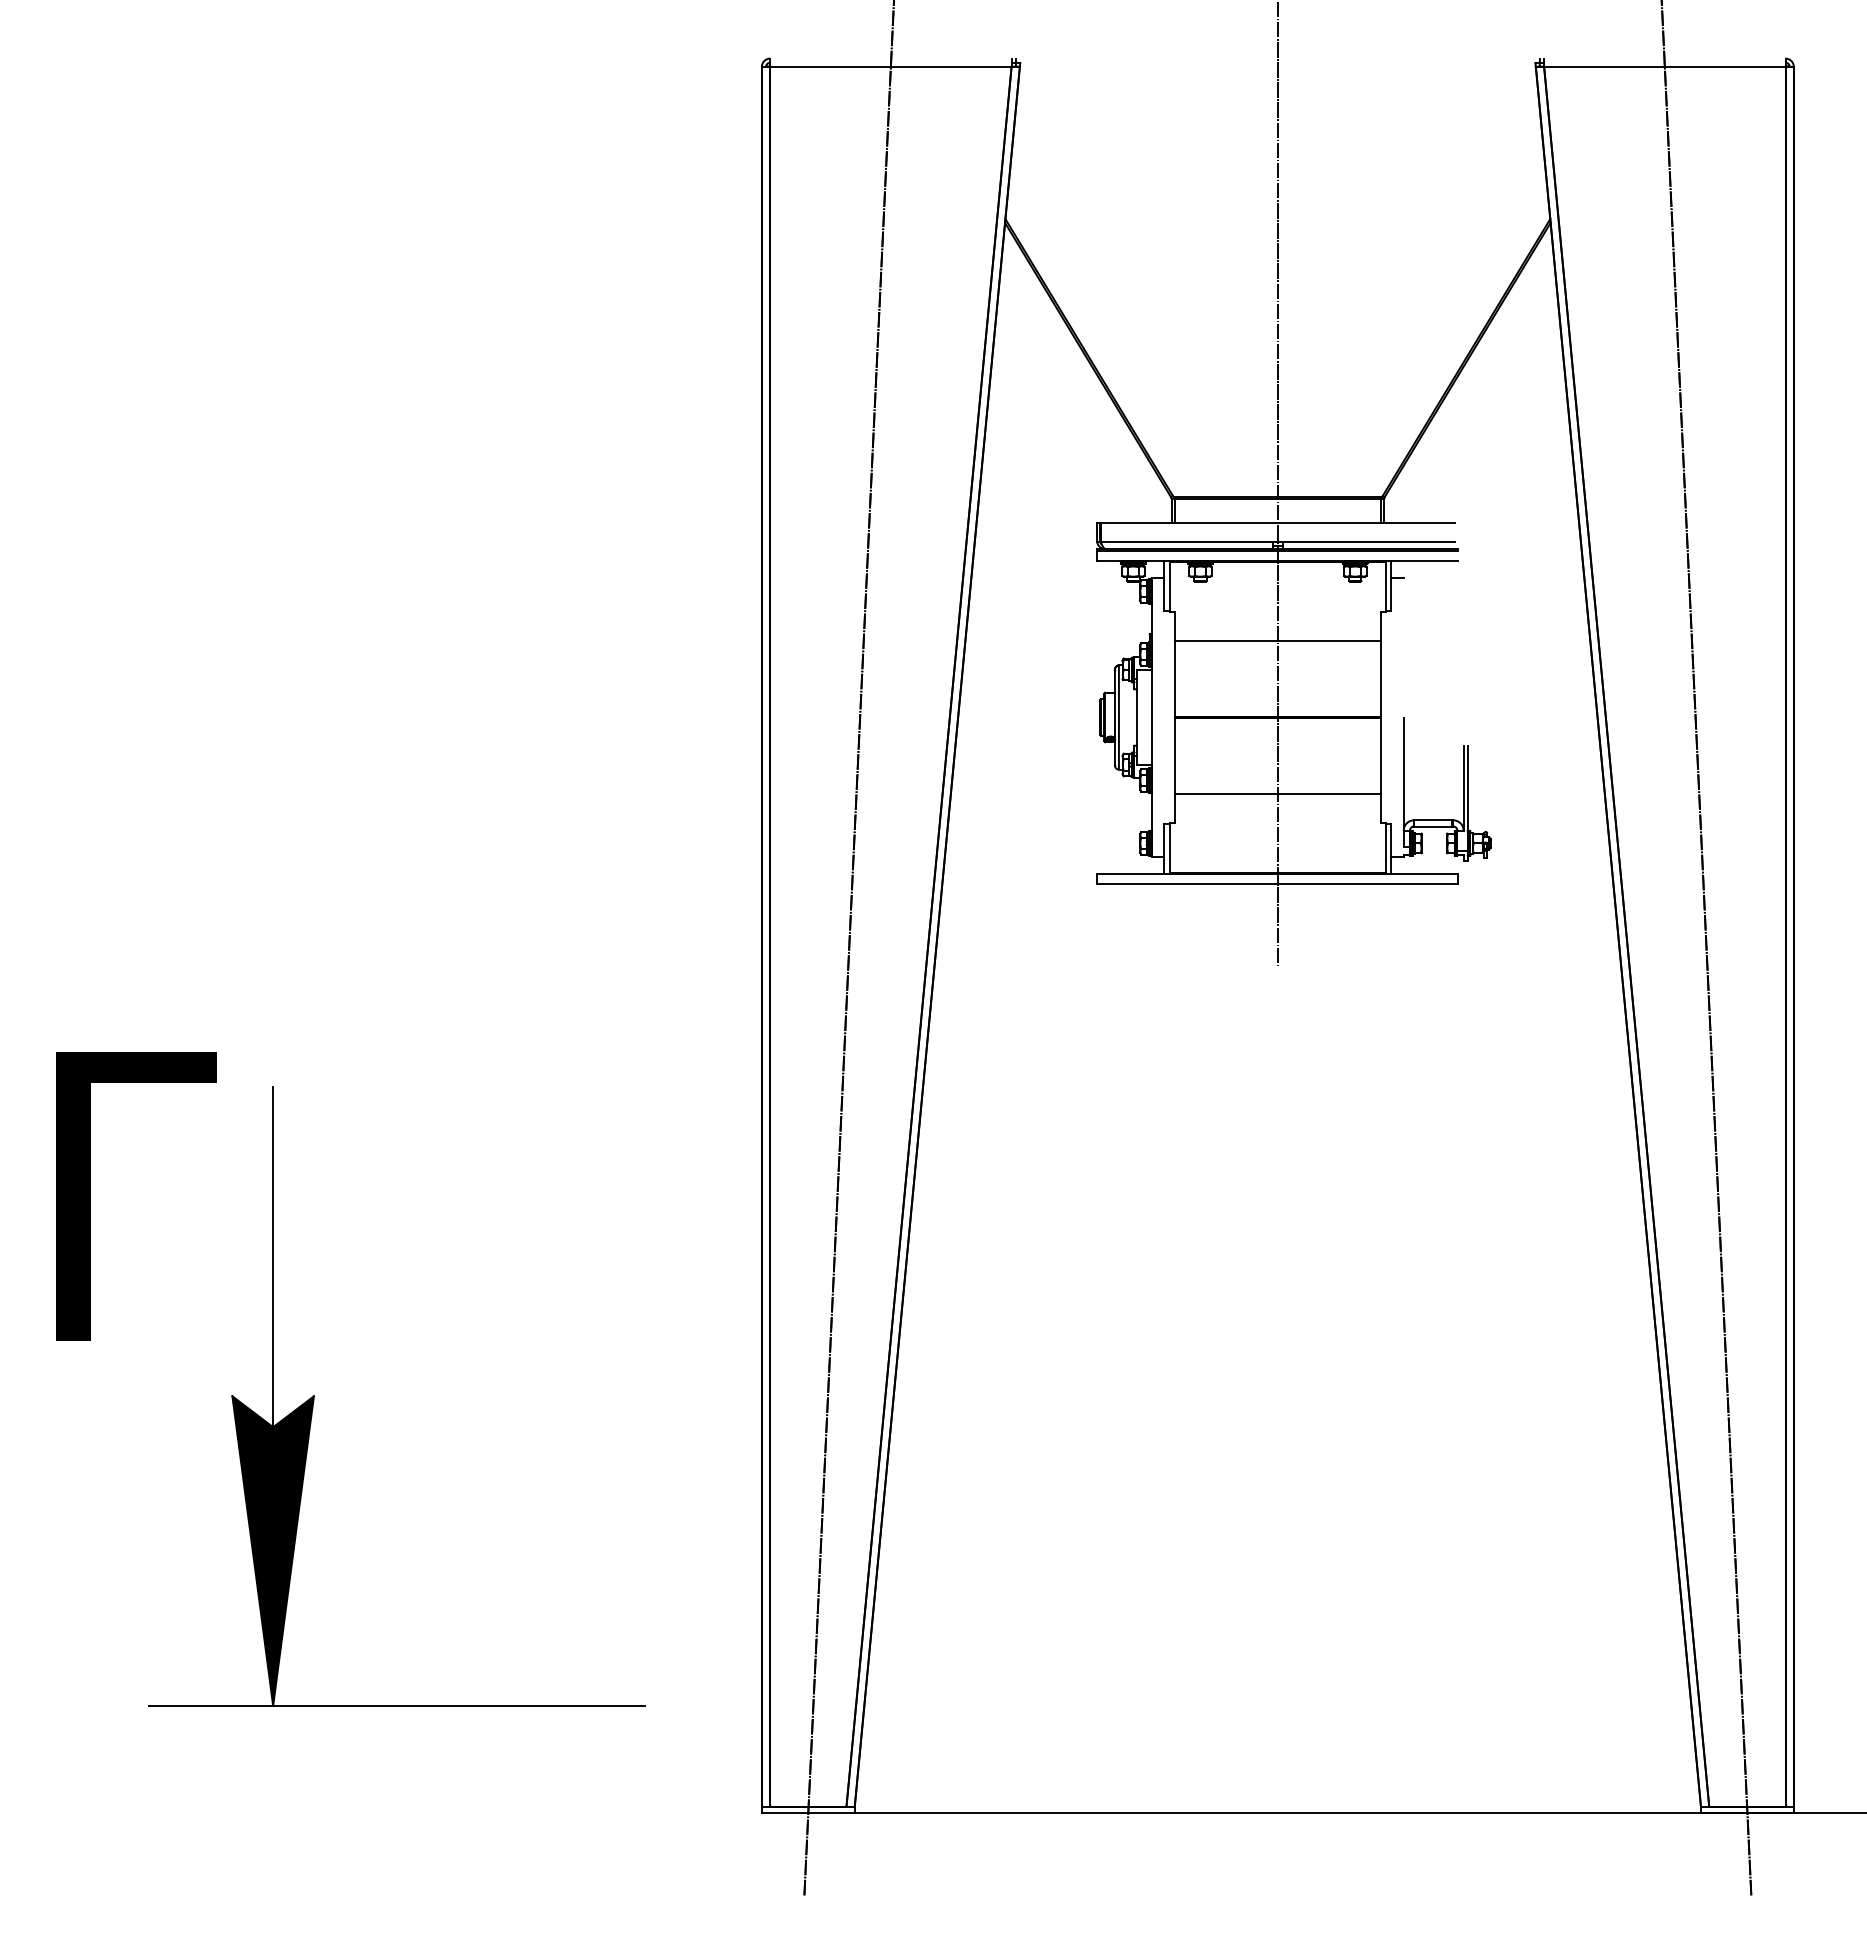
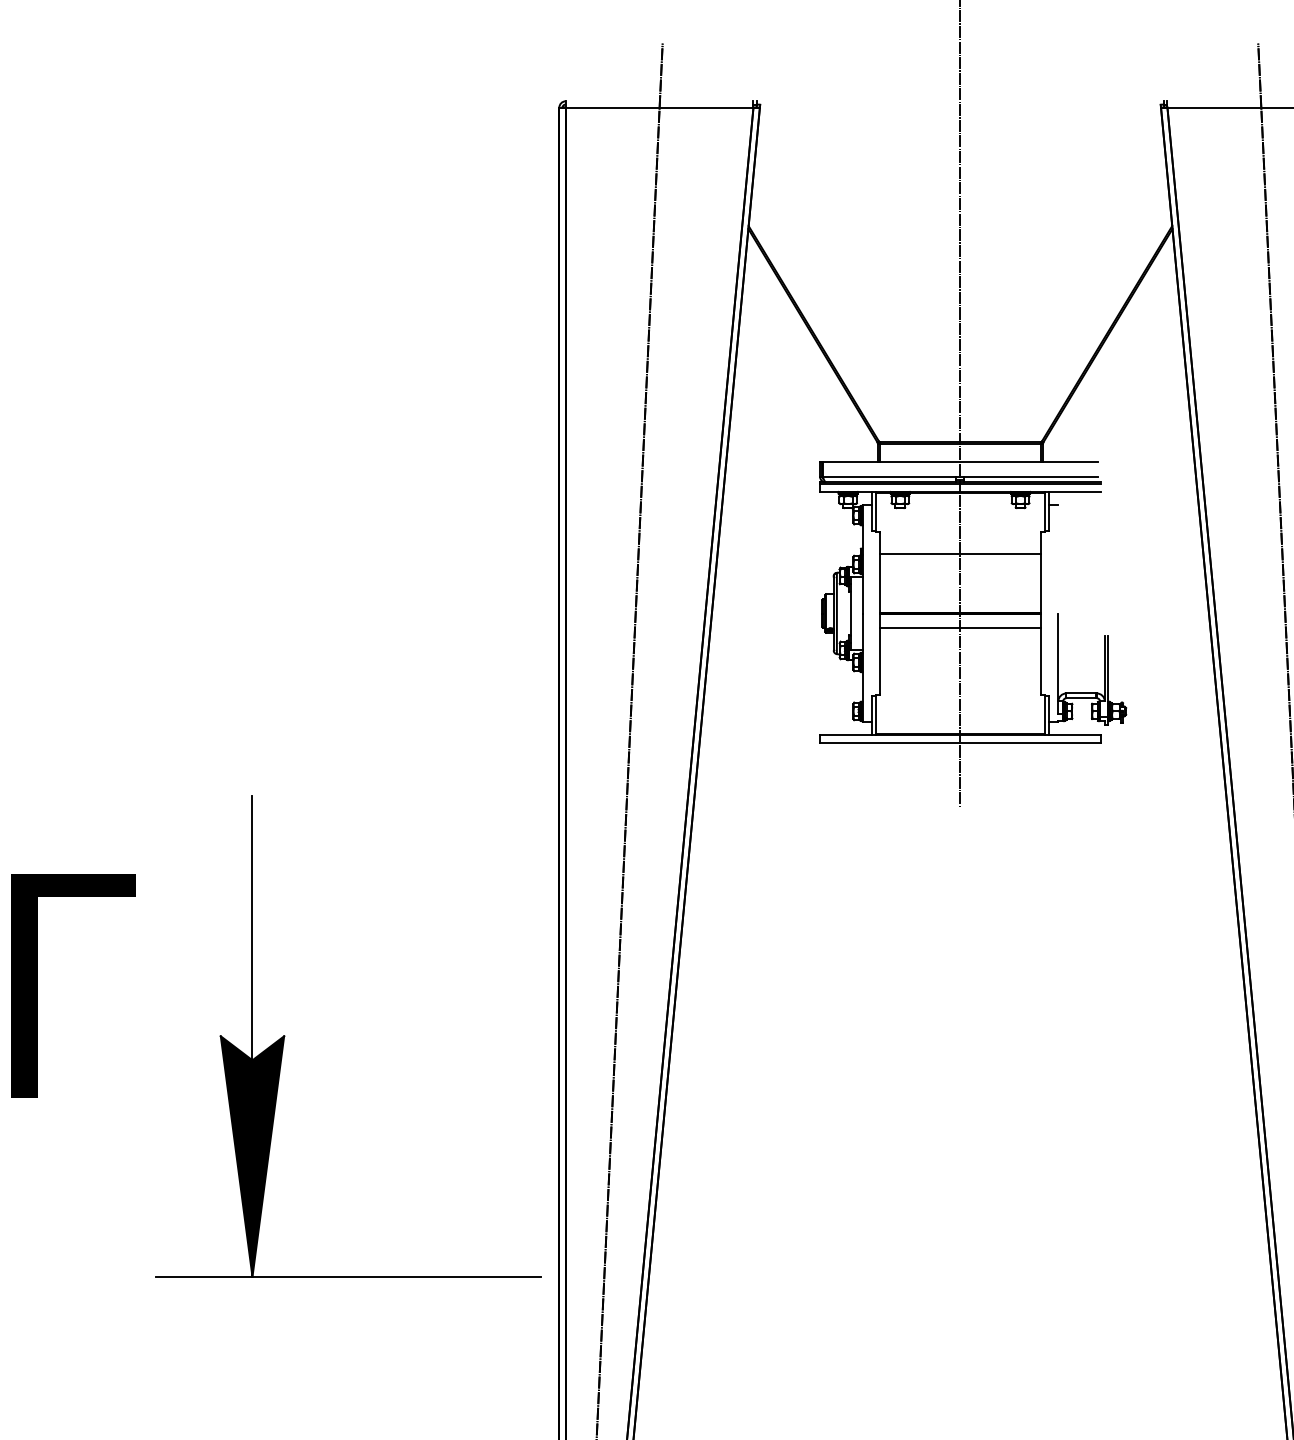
line: (1277, 794) -> (960, 628), moved
part: (314, 1396) -> (284, 1036), moved

